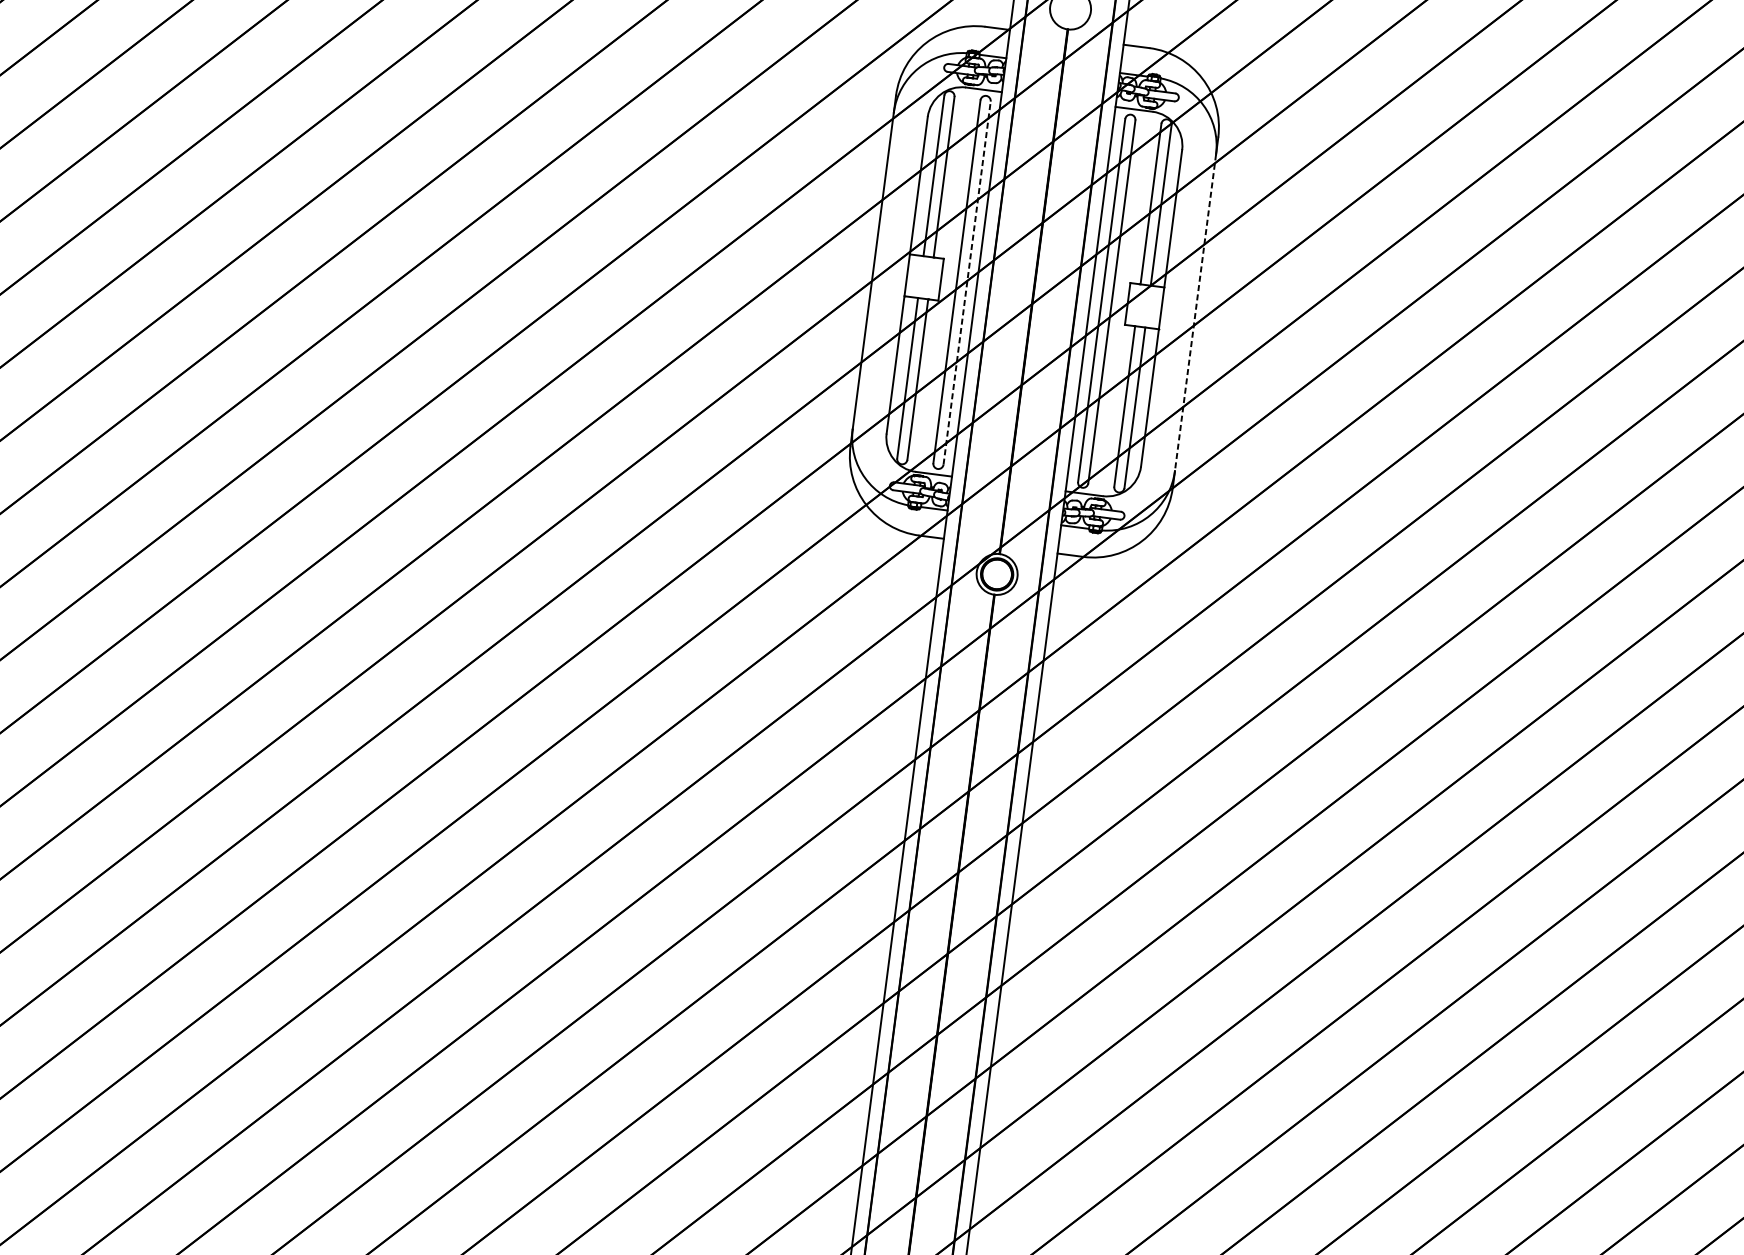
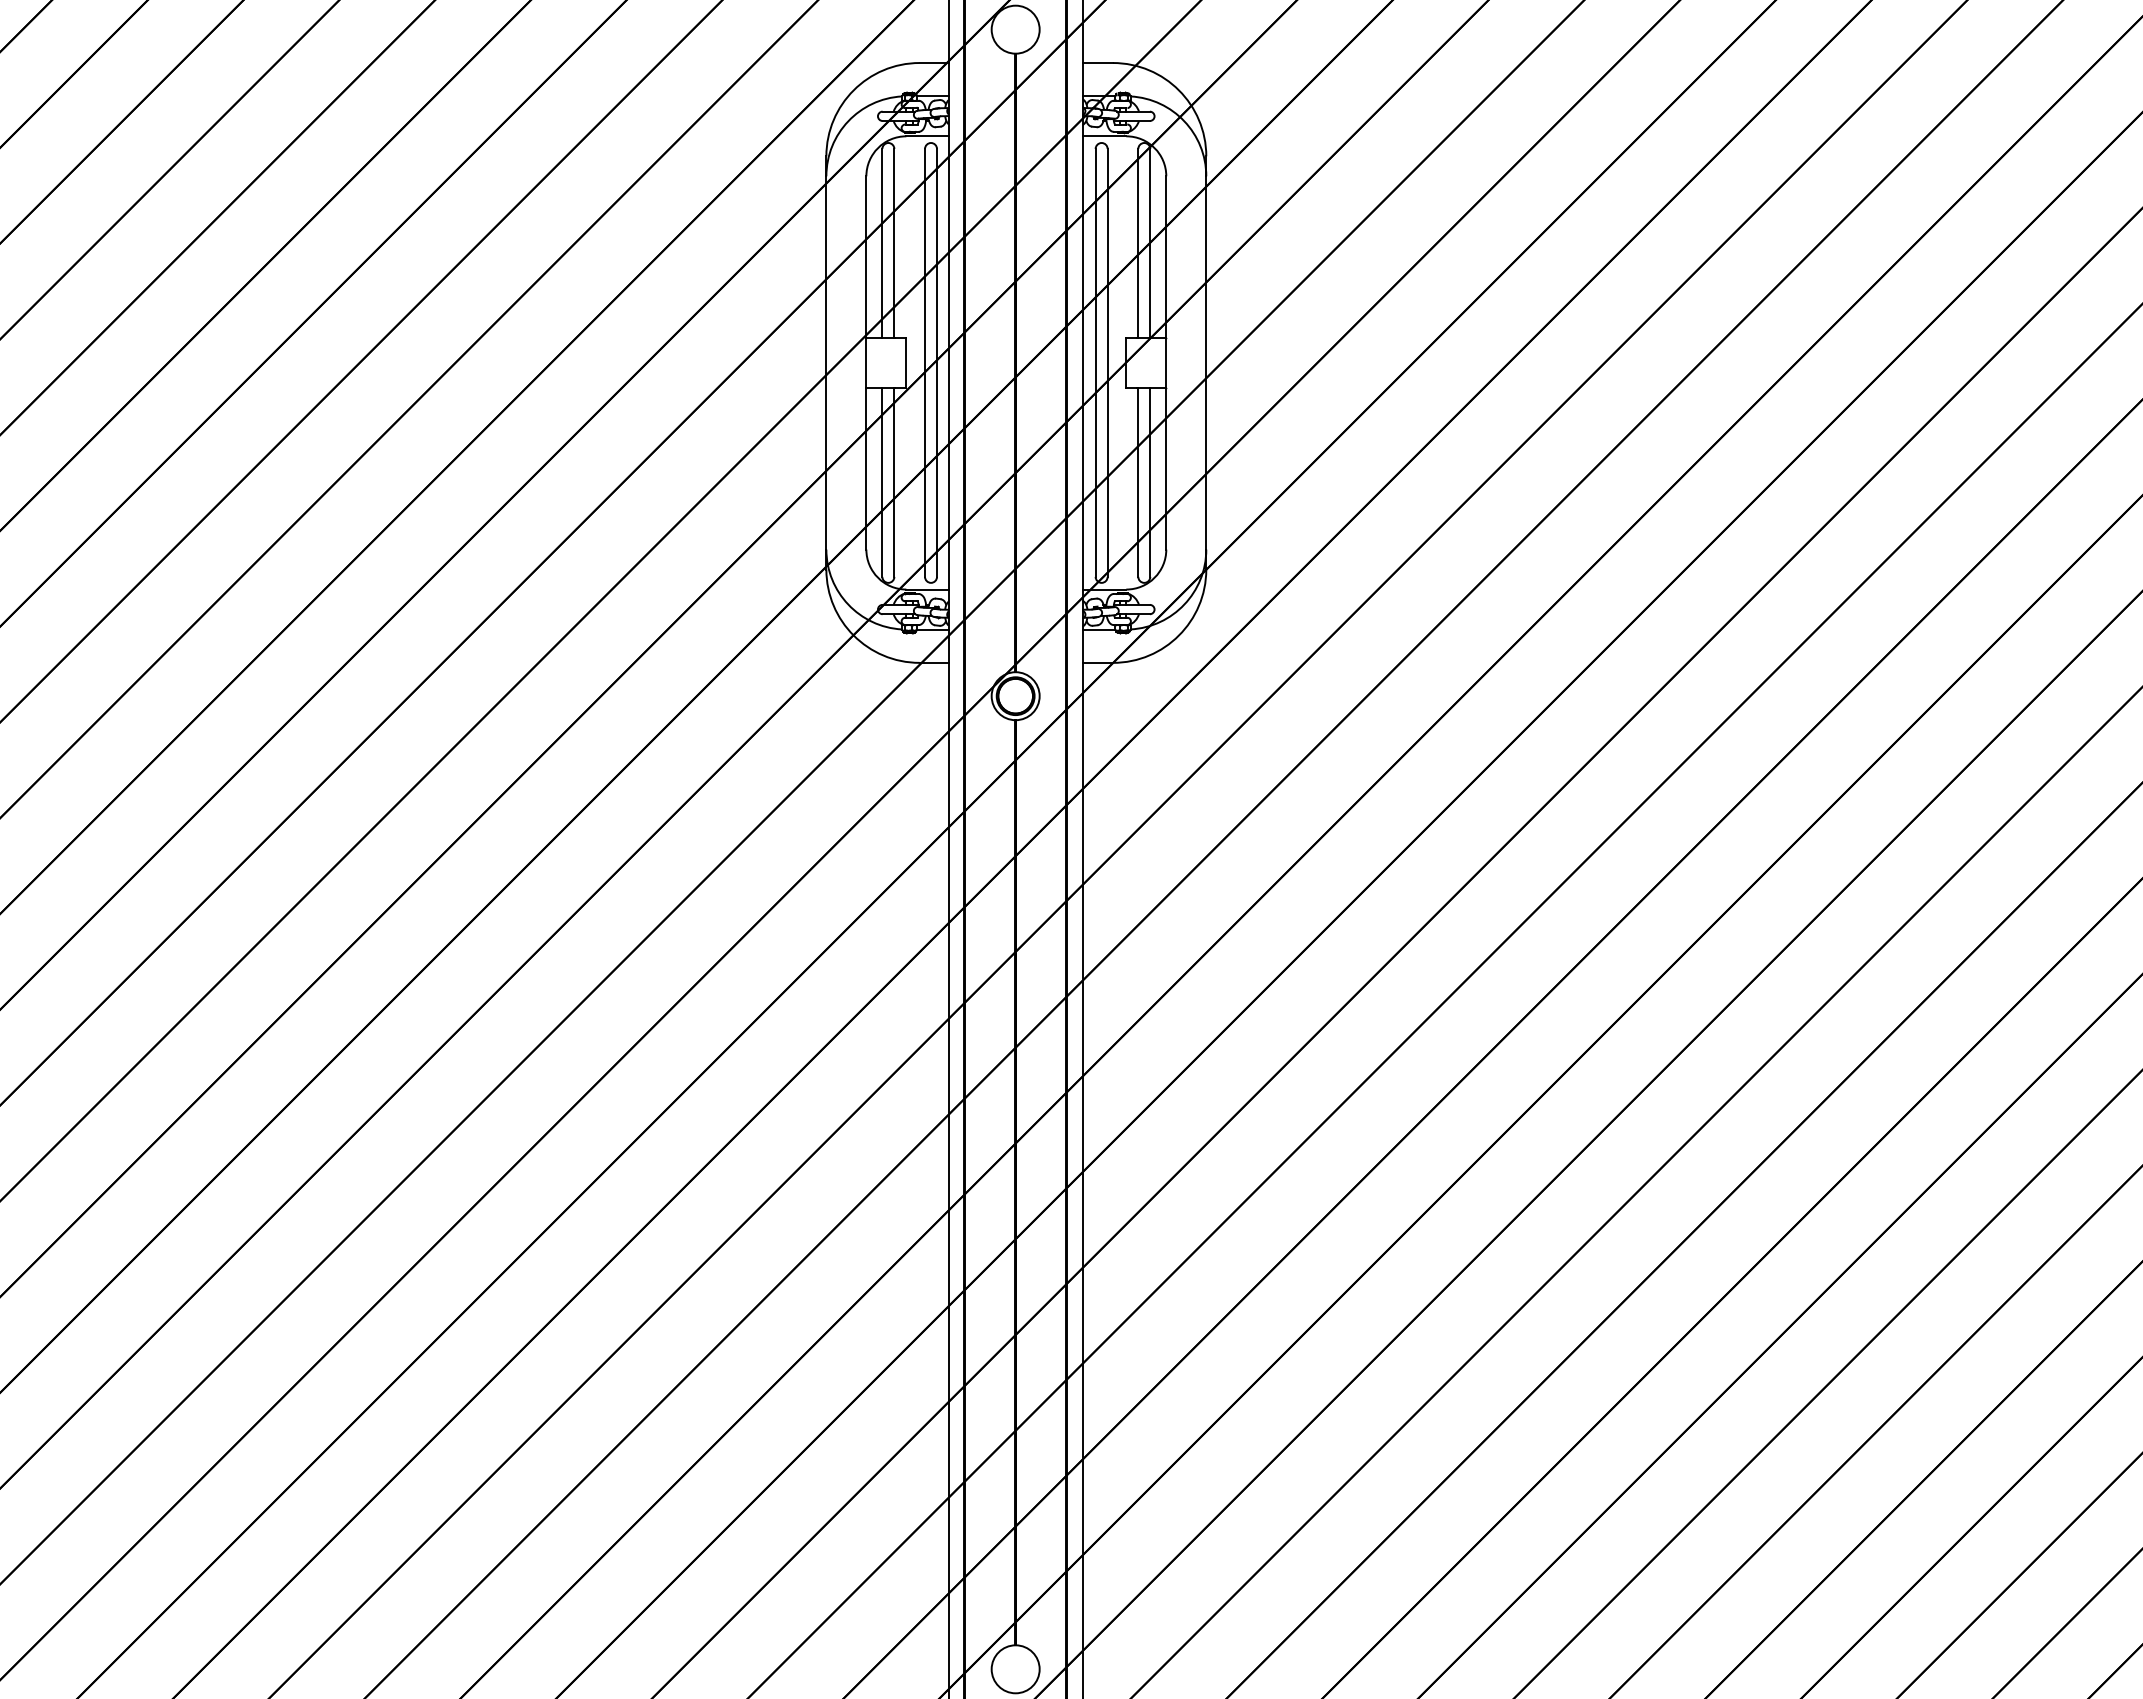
line: (967, 282) -> (937, 362), dashed -> solid
line: (1195, 312) -> (1206, 362), dashed -> solid

